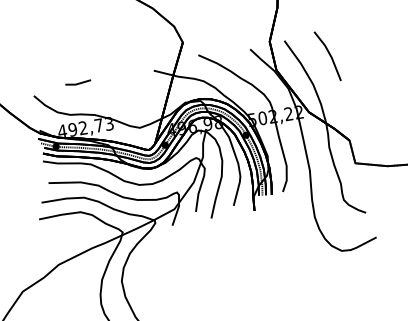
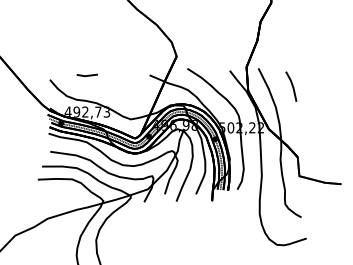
part: (328, 56) -> (291, 86), size x0.7

